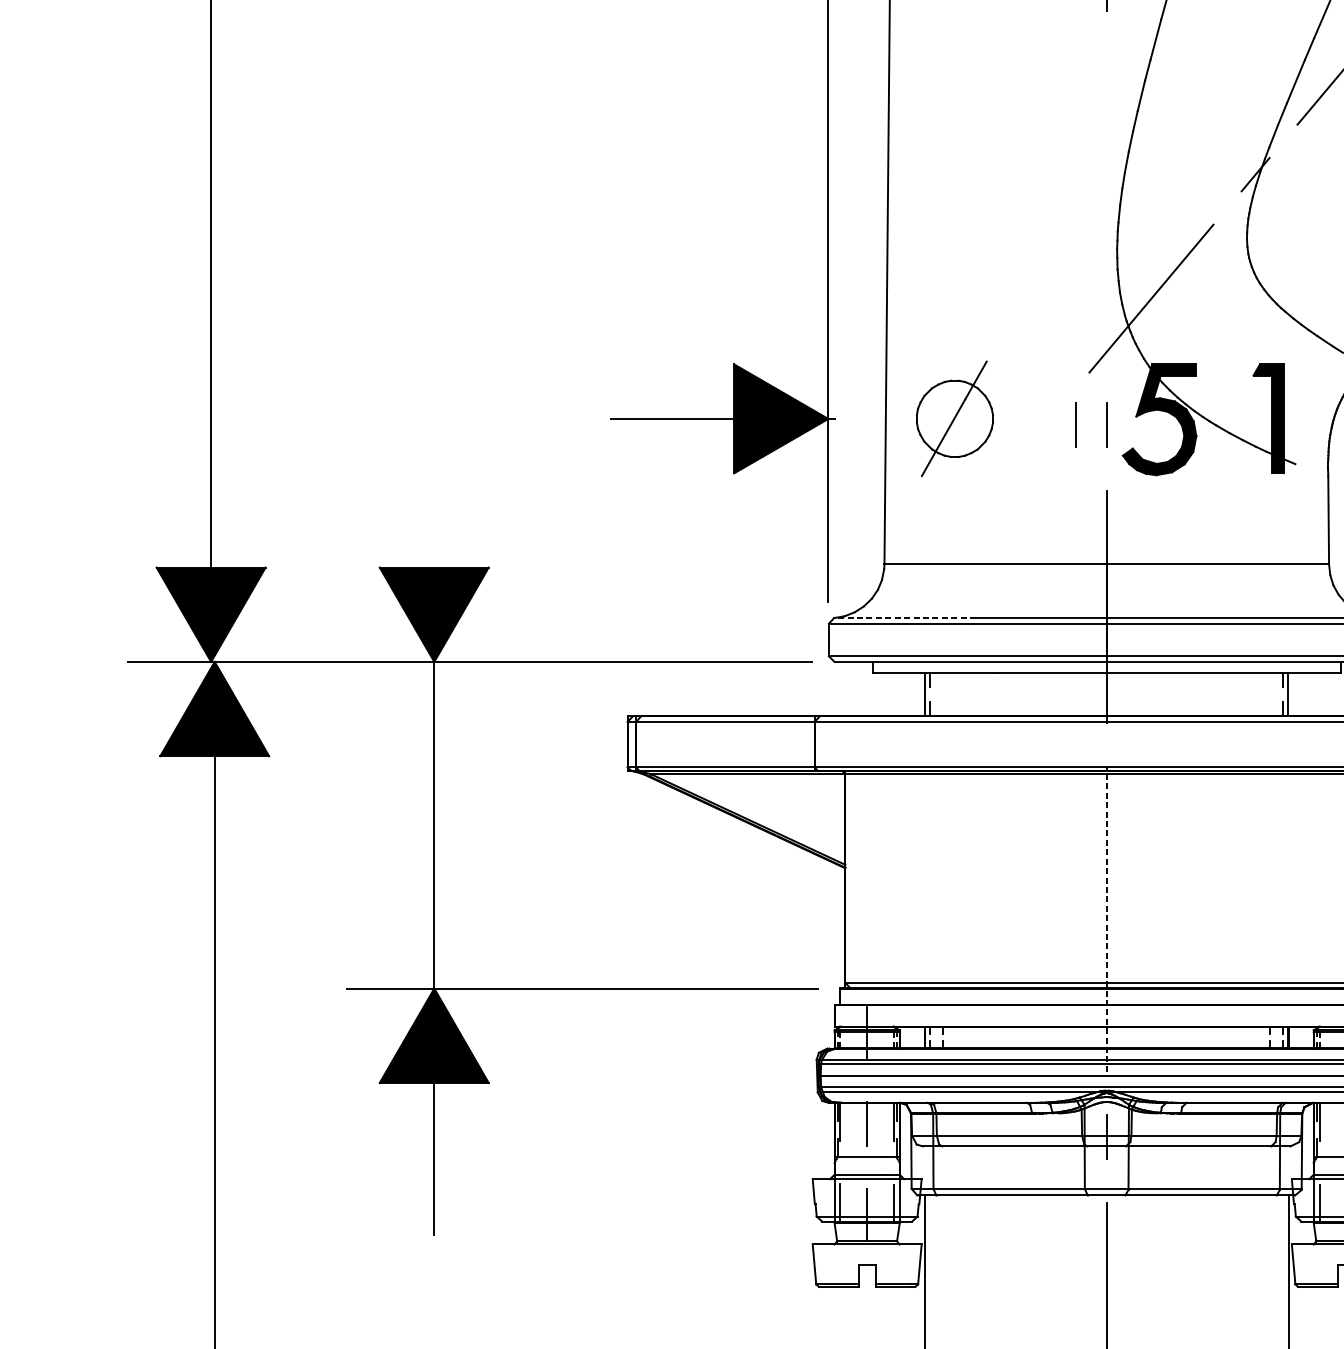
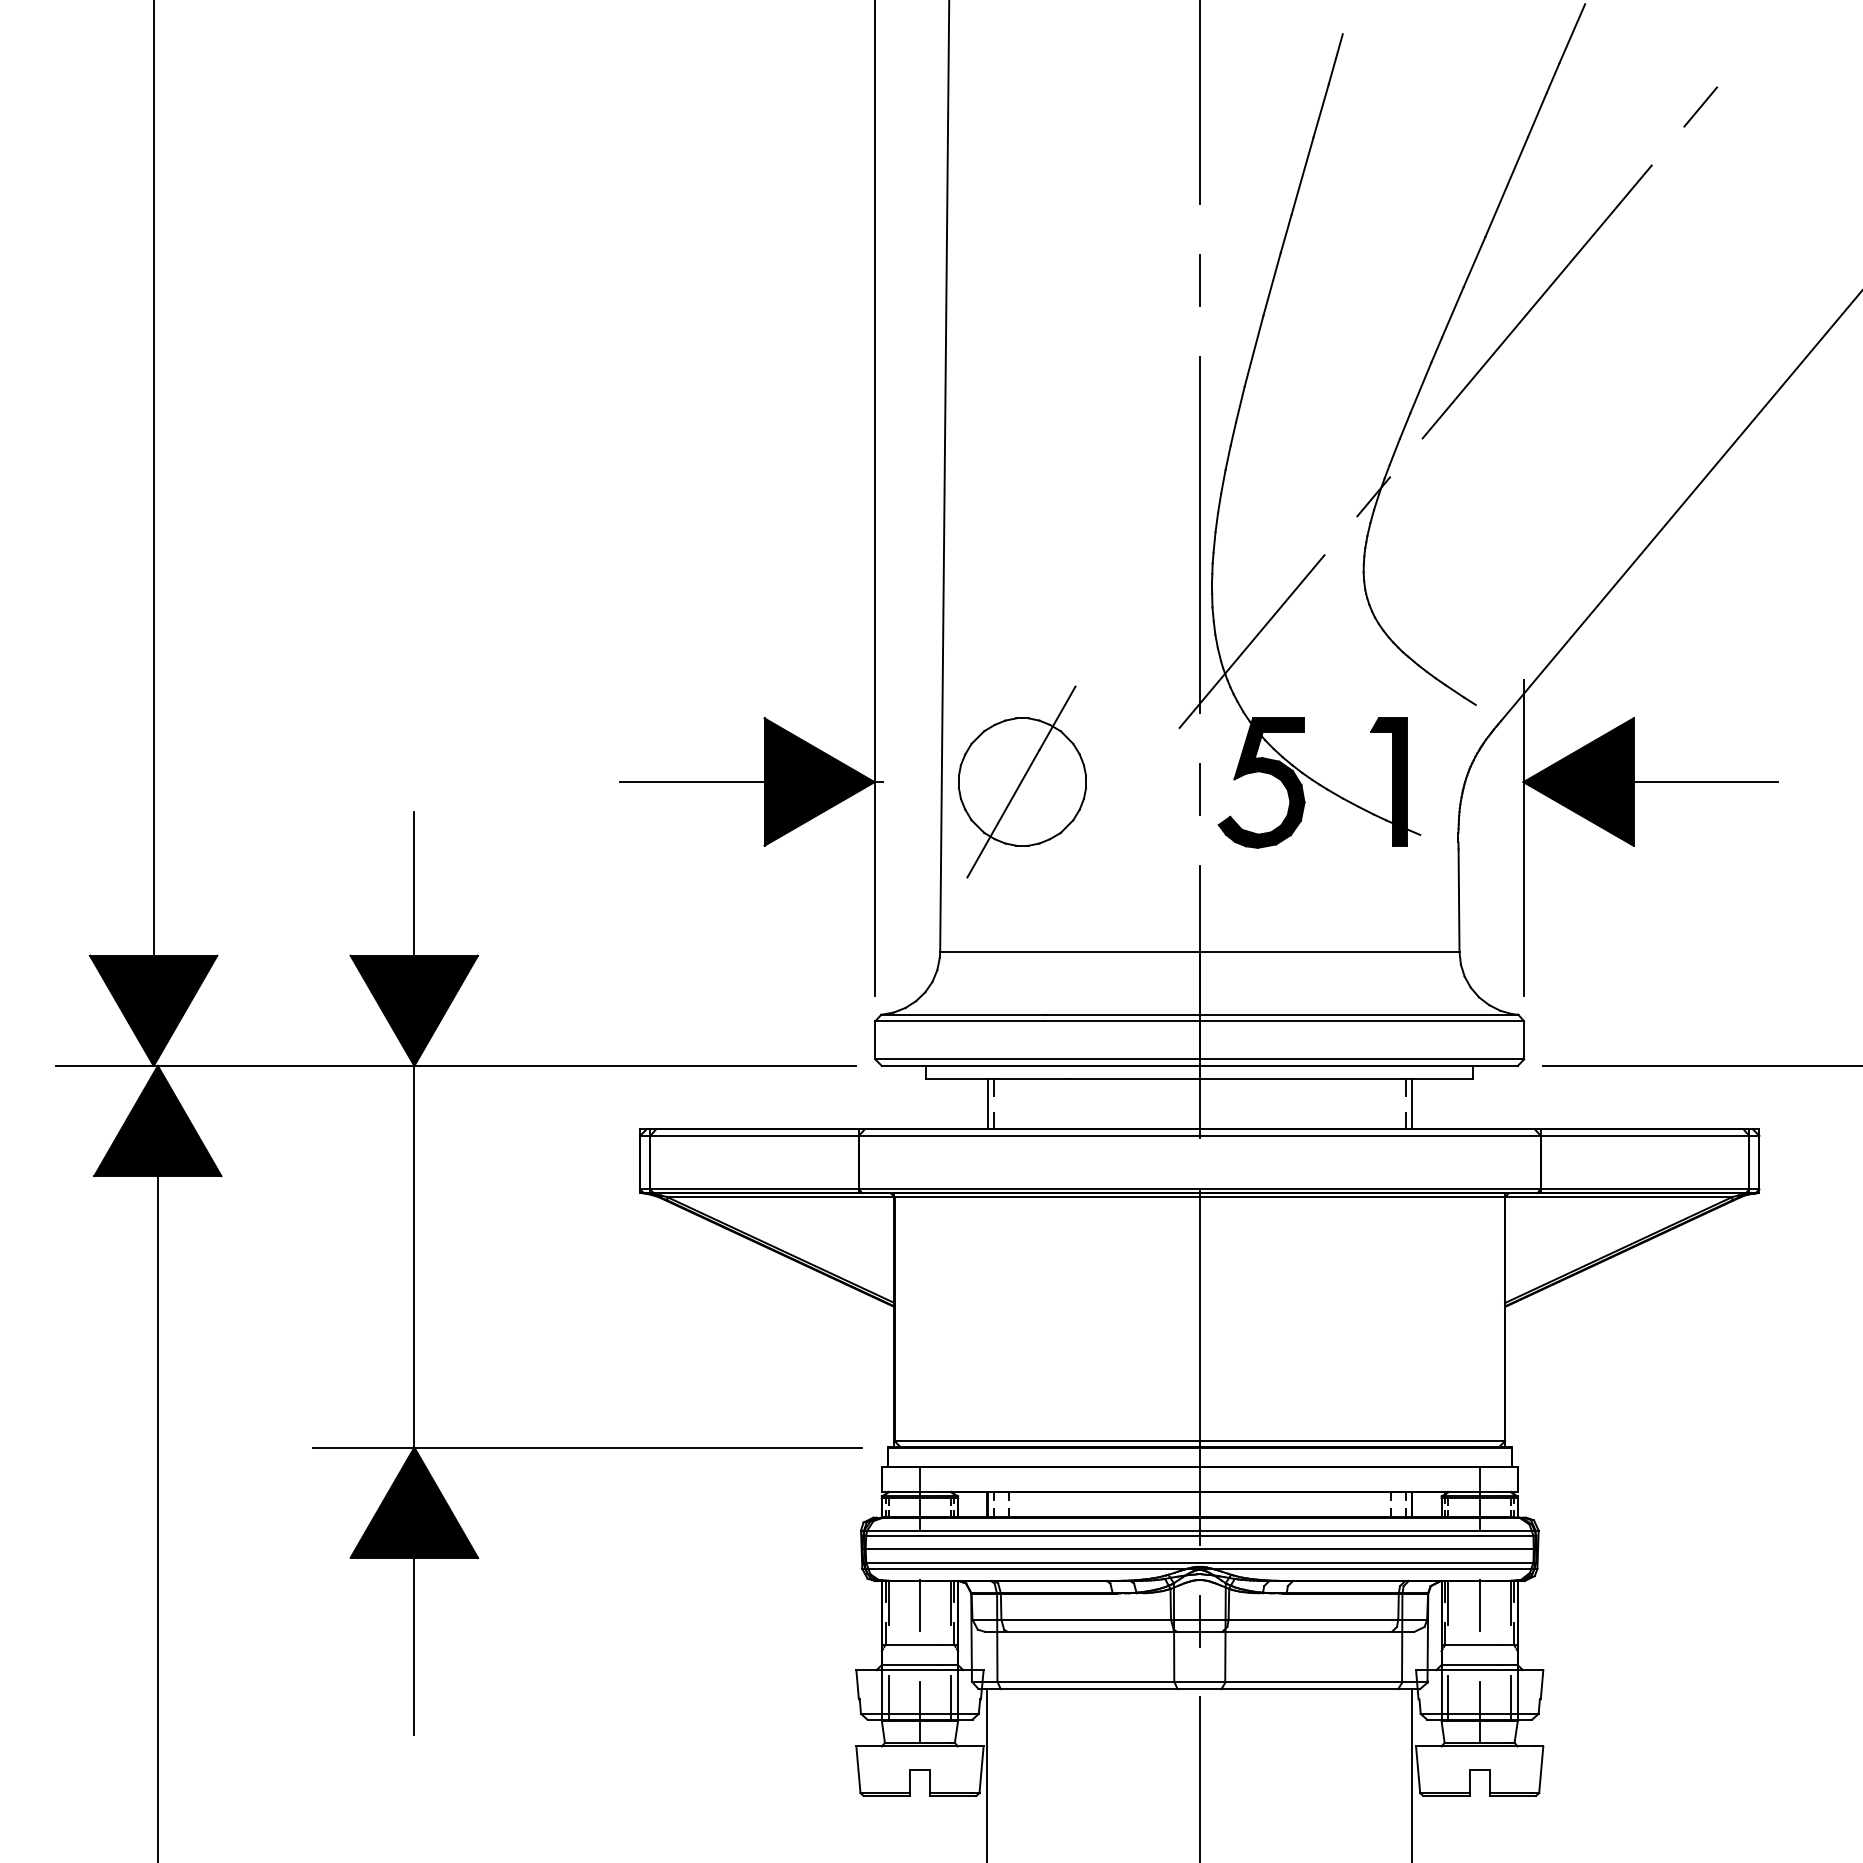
line: (1106, 207) -> (1199, 535), added
part: (954, 418) -> (1022, 781), size x1.43
line: (1075, 425) -> (1163, 789), removed
line: (434, 505) -> (414, 883), added
line: (905, 617) -> (964, 1014), dashed -> solid
line: (1106, 919) -> (1199, 1366), dashed -> solid

